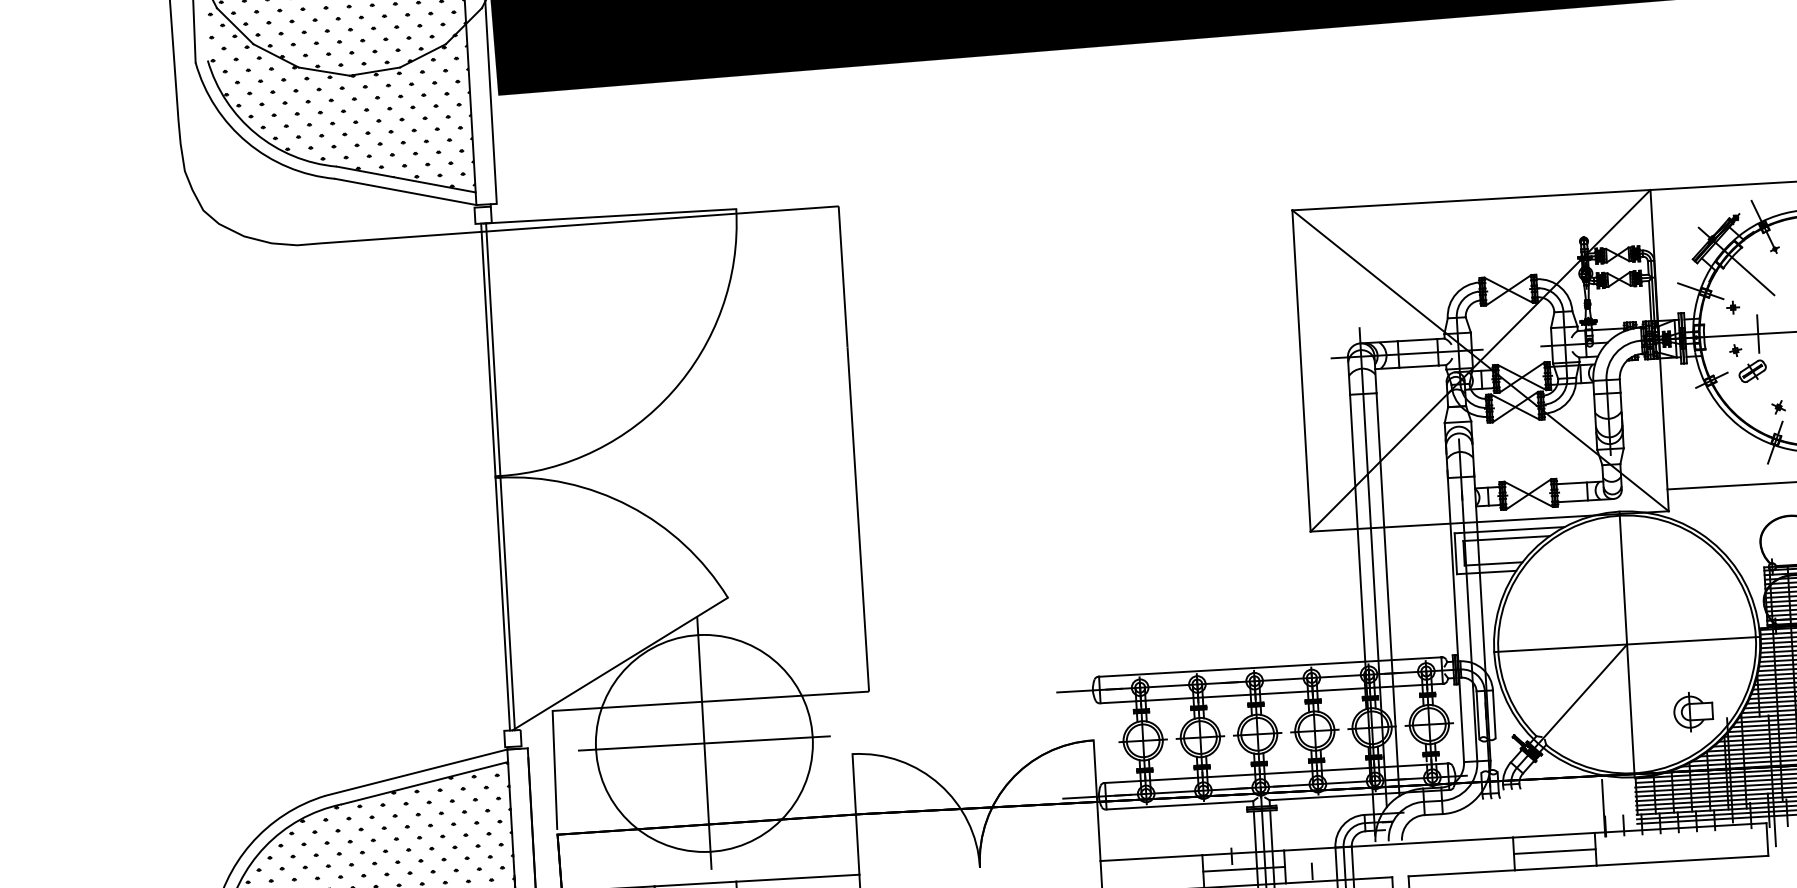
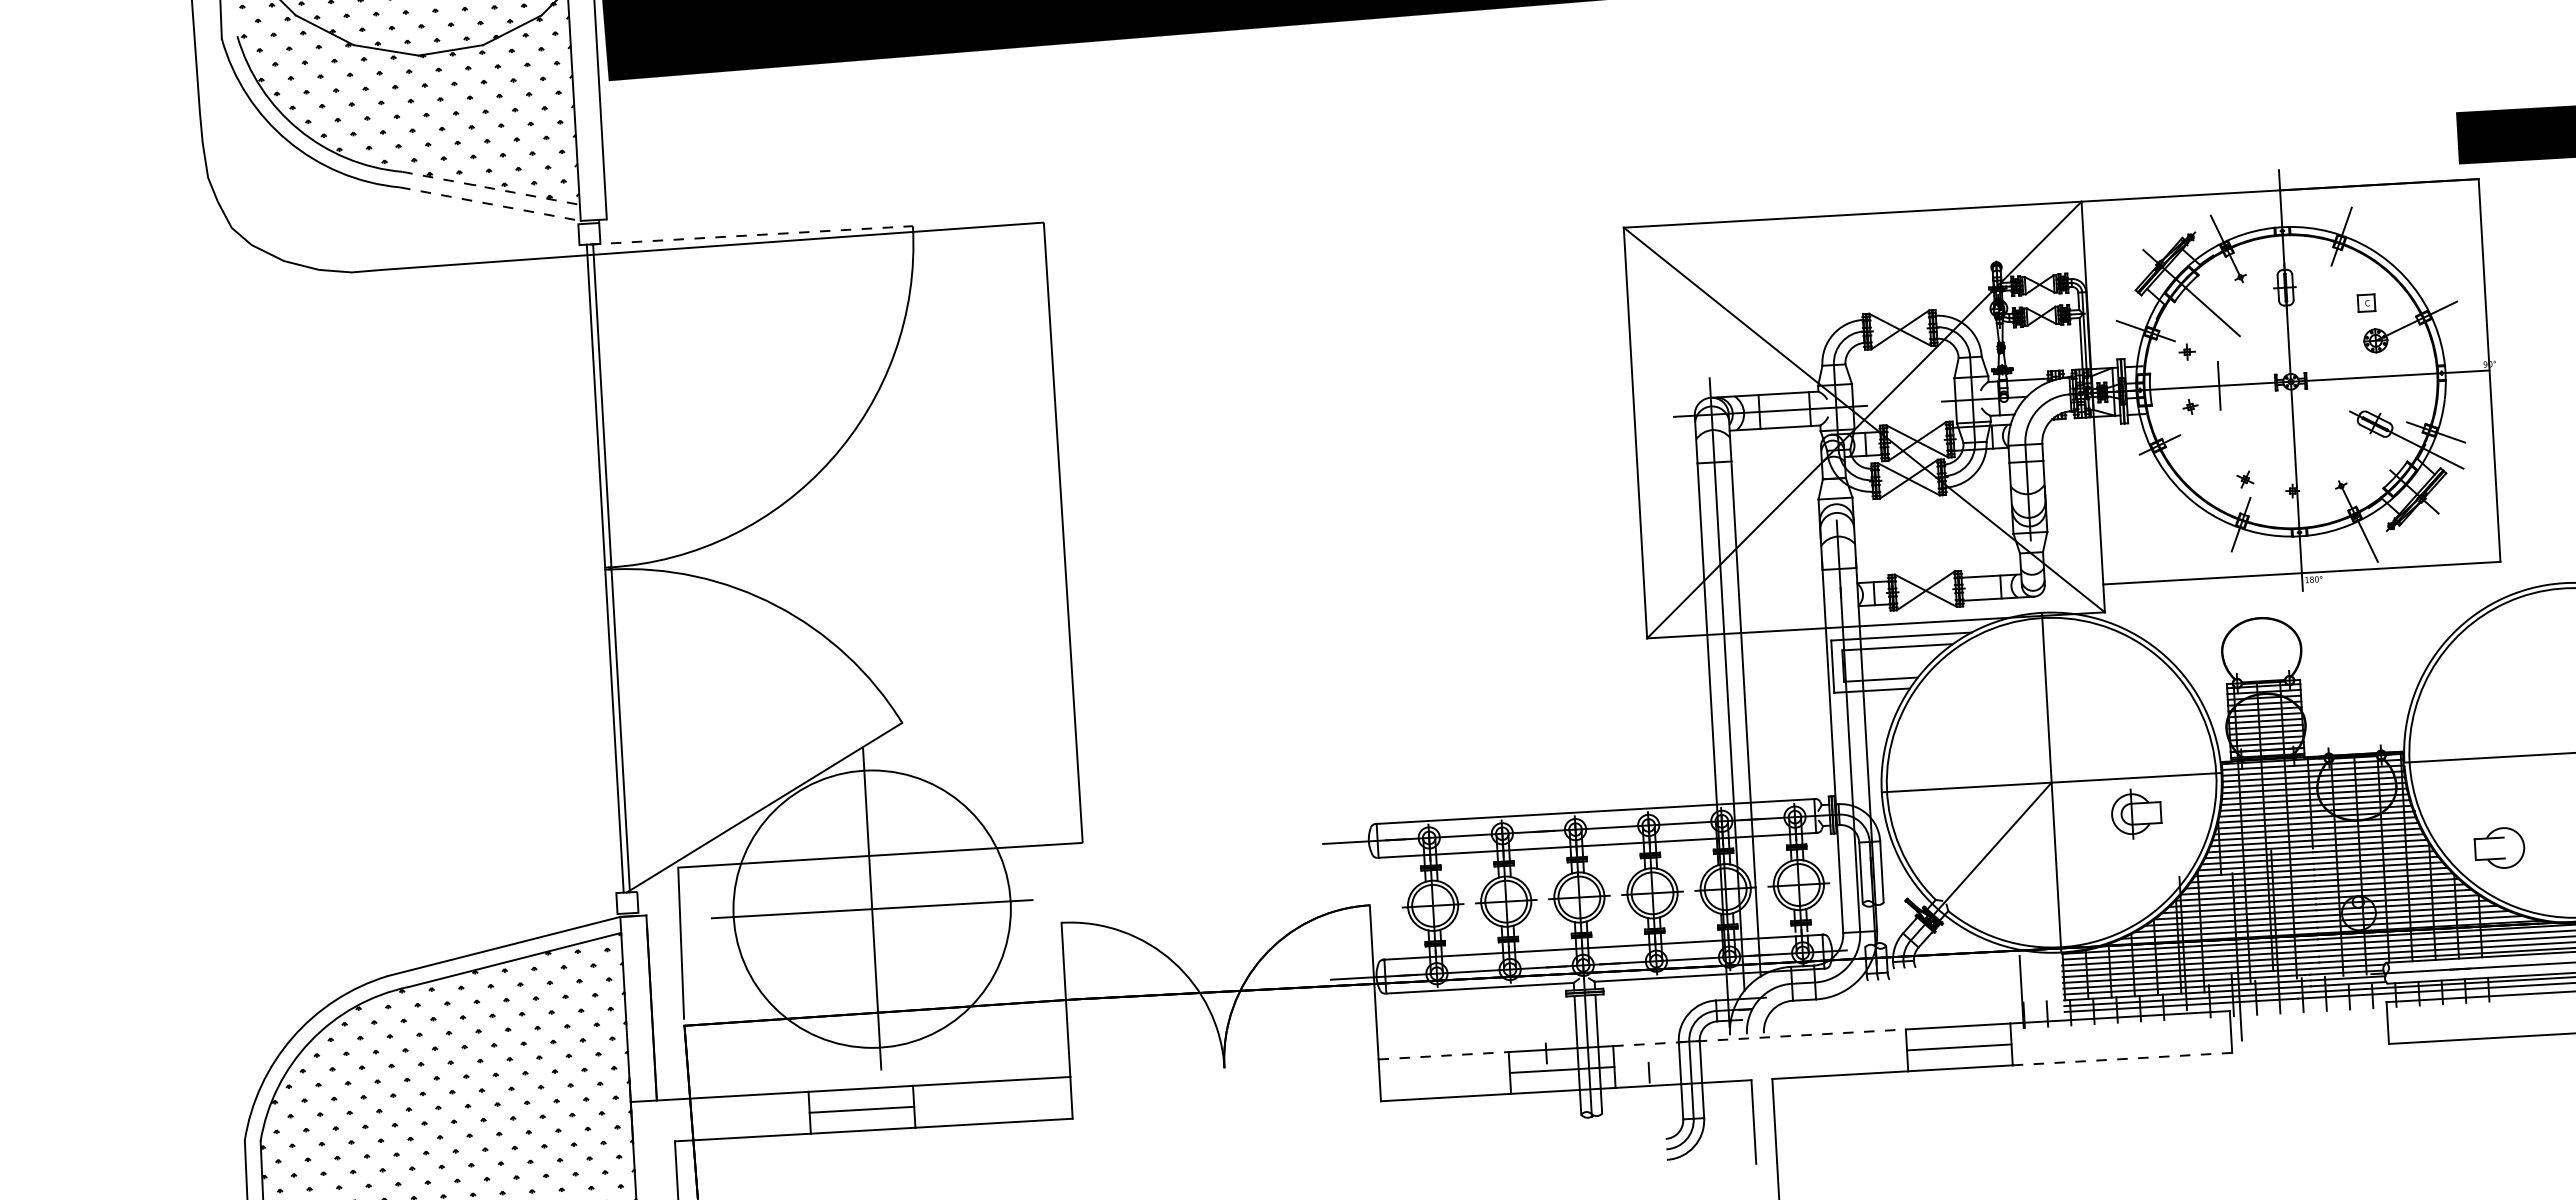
line: (406, 179) -> (491, 188), solid -> dashed
line: (405, 192) -> (490, 204), solid -> dashed
line: (609, 216) -> (751, 235), solid -> dashed
part: (1752, 371) -> (2211, 433), removed
part: (1693, 711) -> (2136, 813), moved
line: (1398, 843) -> (1759, 1037), solid -> dashed
line: (1152, 857) -> (1444, 1055), solid -> dashed
line: (1682, 861) -> (2122, 1059), solid -> dashed

